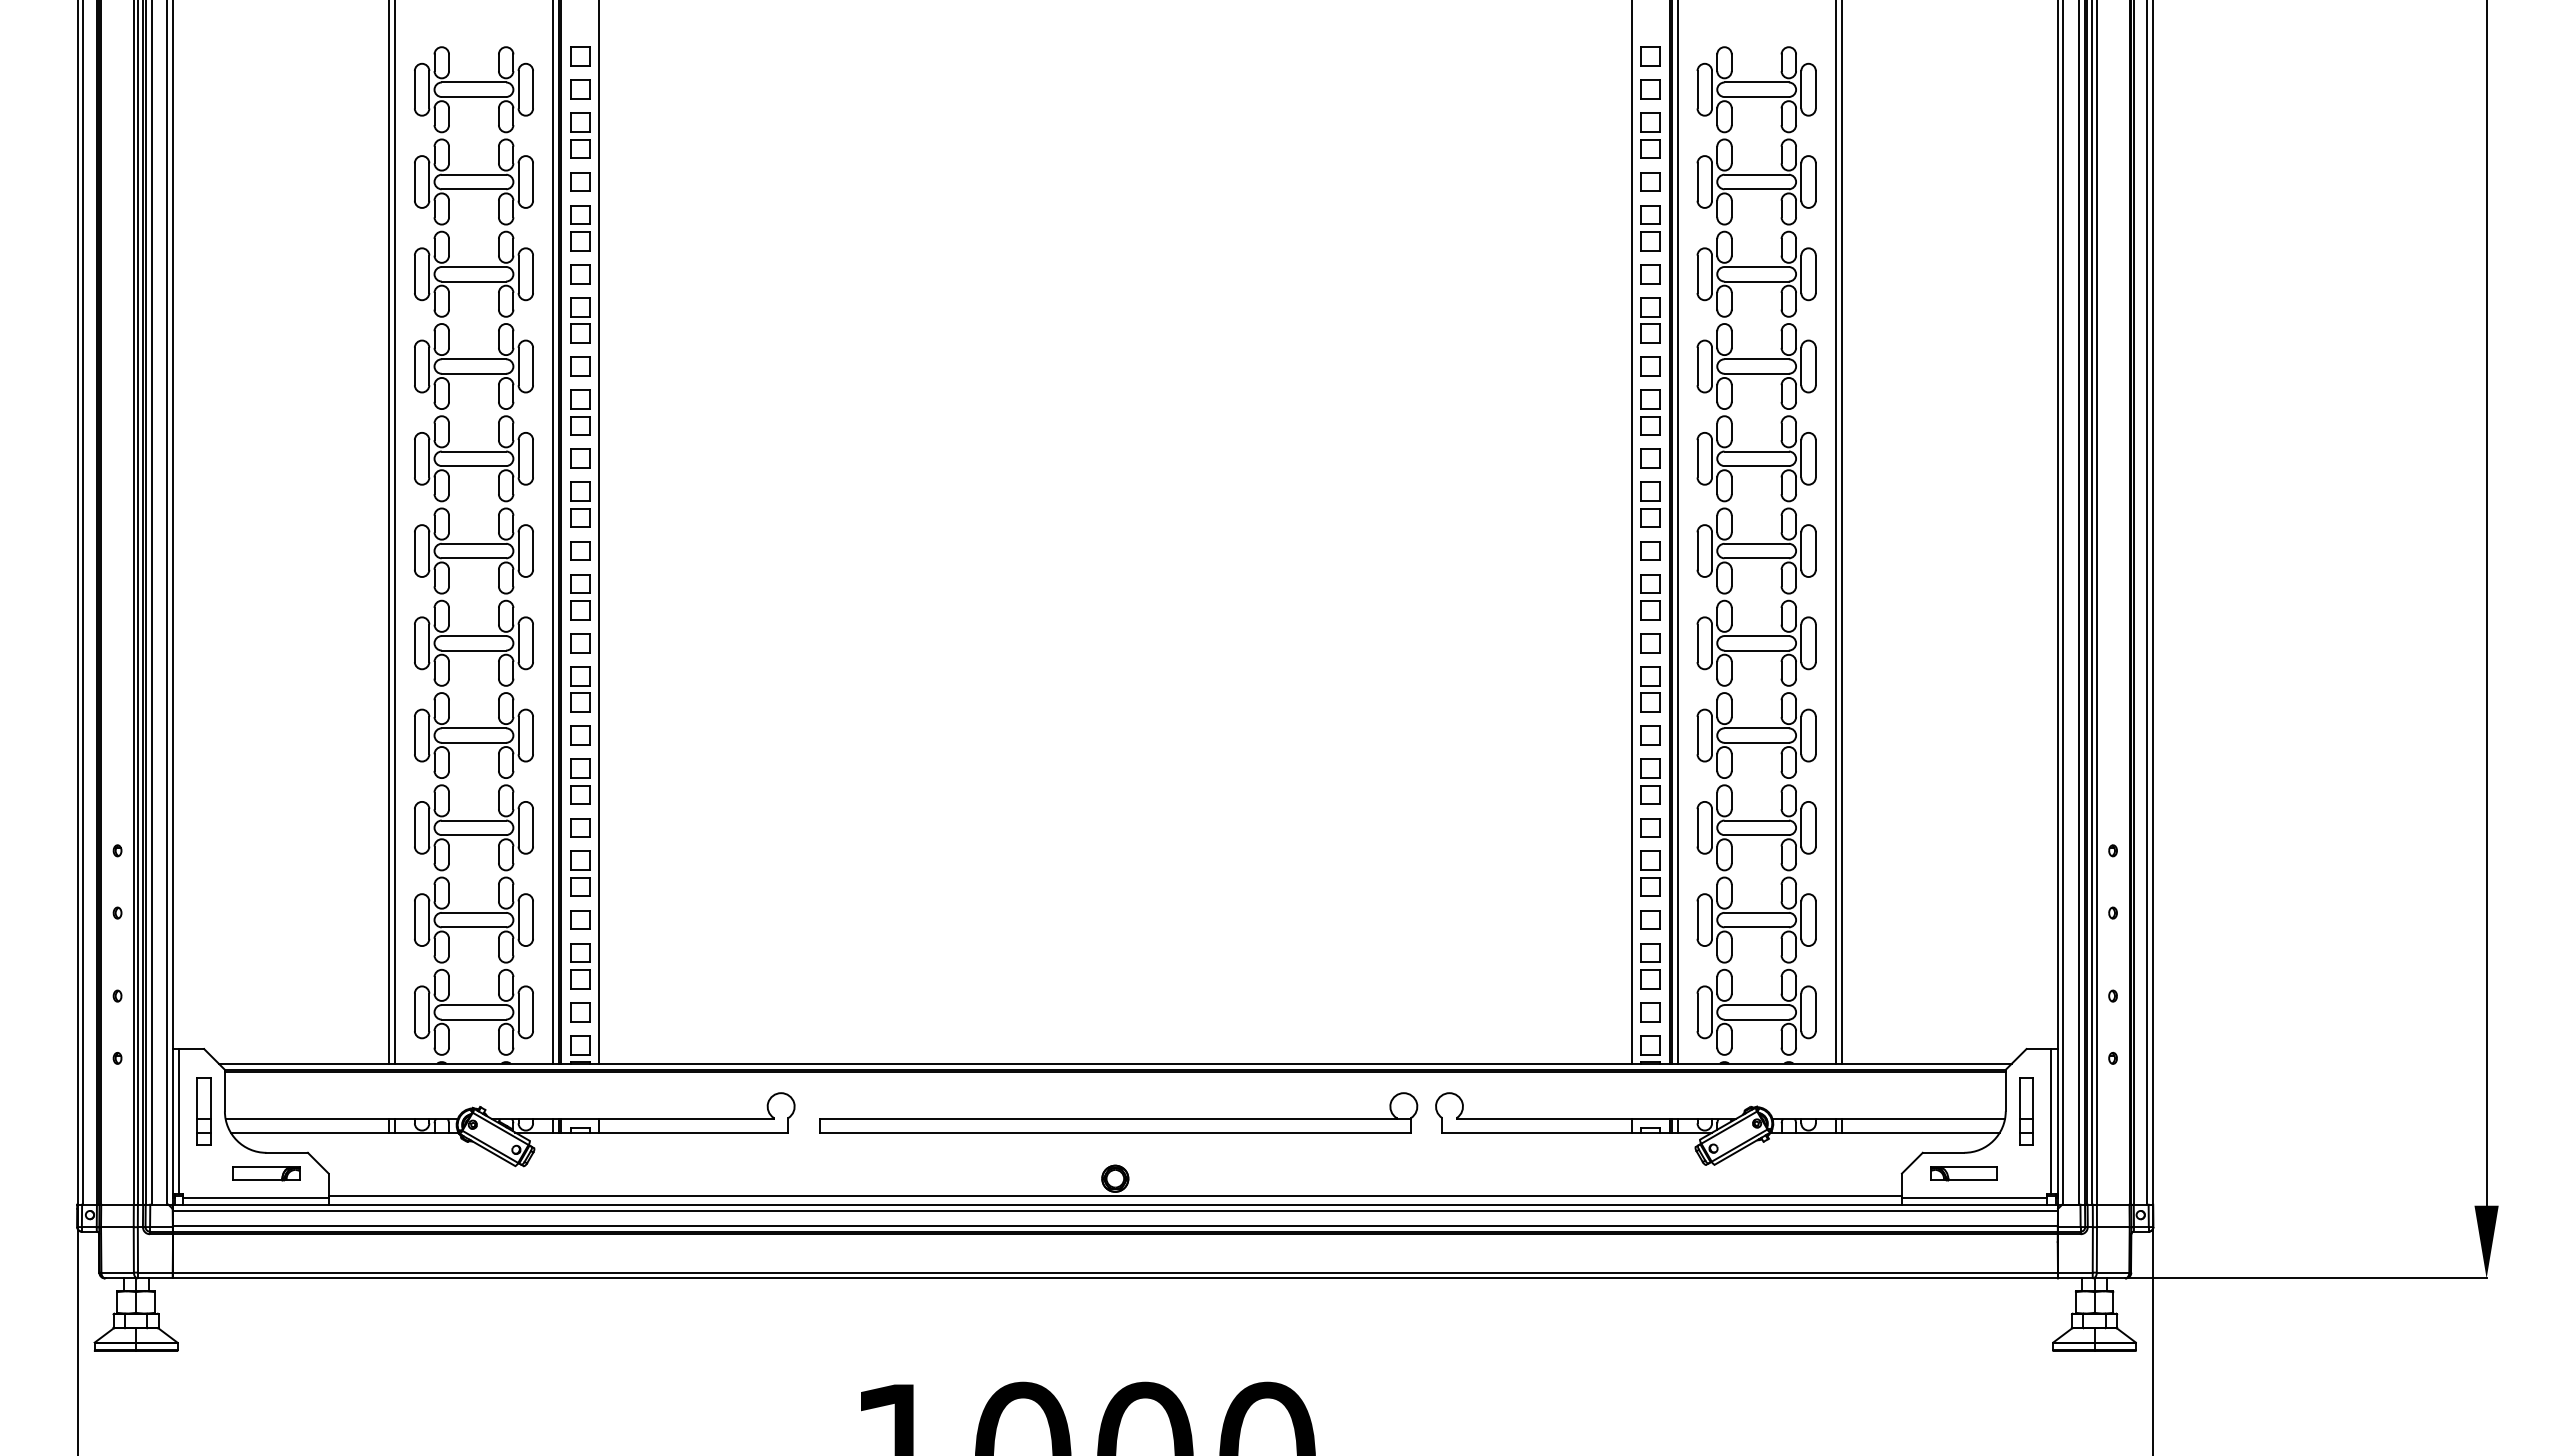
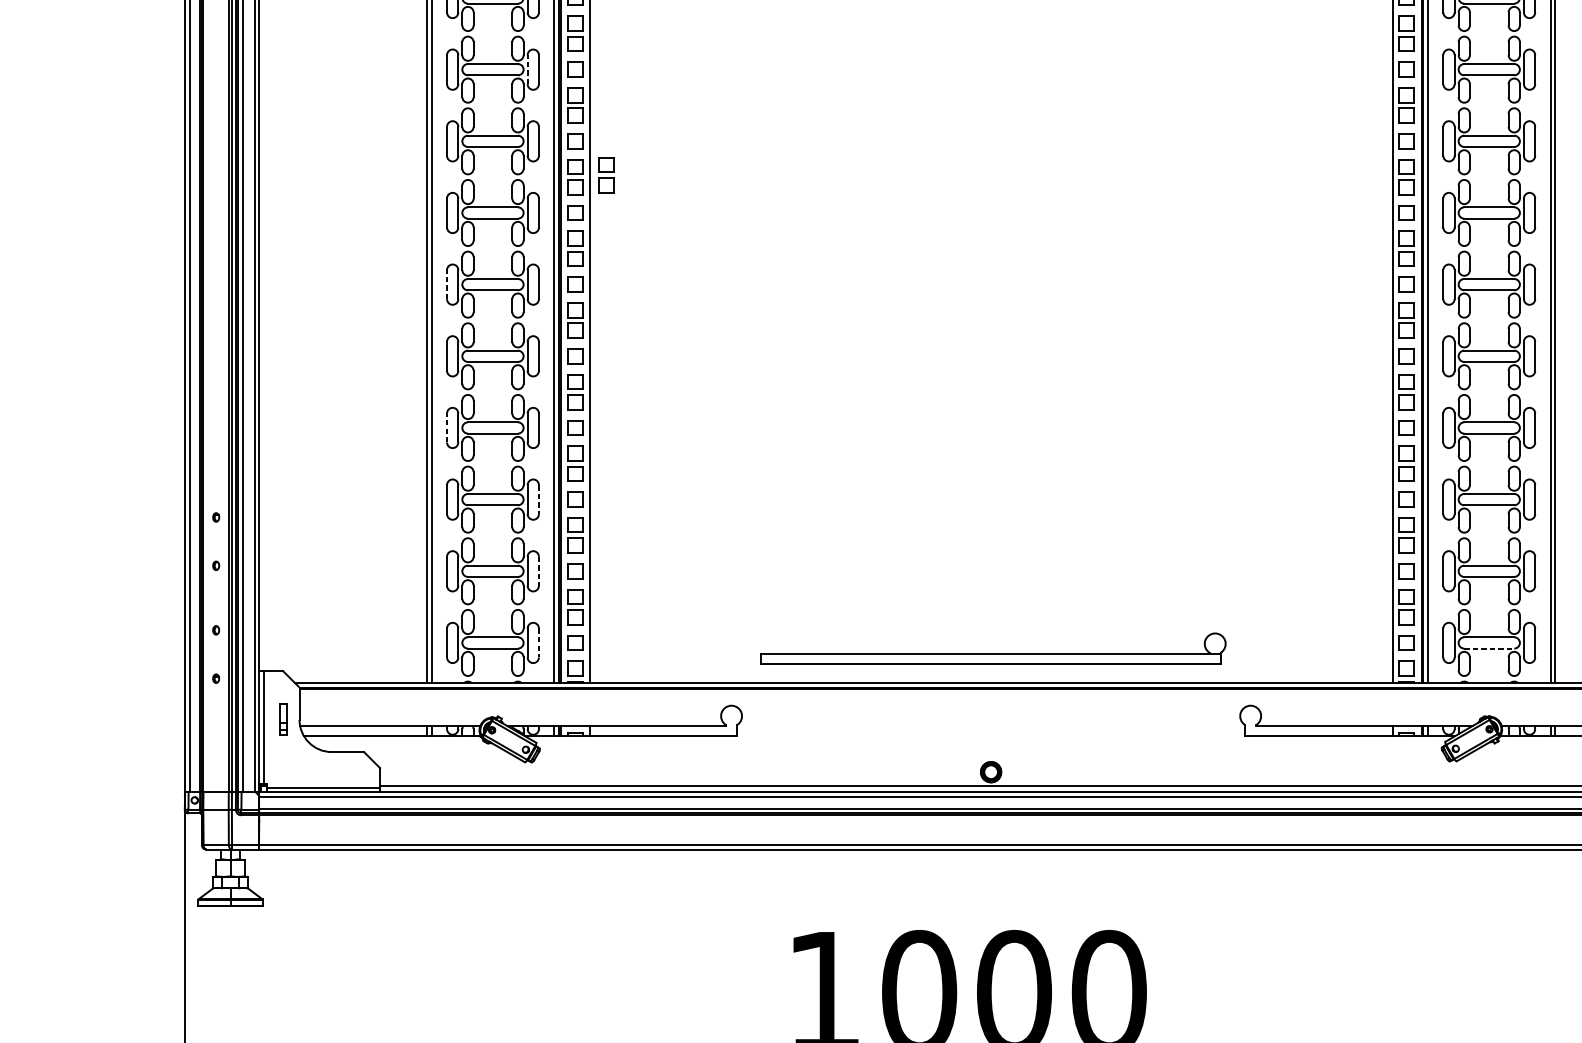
line: (518, 274) -> (527, 69), solid -> dashed
part: (620, 410) -> (606, 175), added
line: (414, 551) -> (446, 285), solid -> dashed
line: (414, 735) -> (446, 427), solid -> dashed
line: (533, 827) -> (539, 499), solid -> dashed
line: (533, 920) -> (539, 571), solid -> dashed
line: (533, 1012) -> (539, 643), solid -> dashed
line: (1757, 1019) -> (1489, 648), solid -> dashed
part: (203, 1111) -> (282, 719), size x0.6
part: (1118, 1112) -> (993, 648), moved
part: (266, 1173) -> (331, 768), removed

